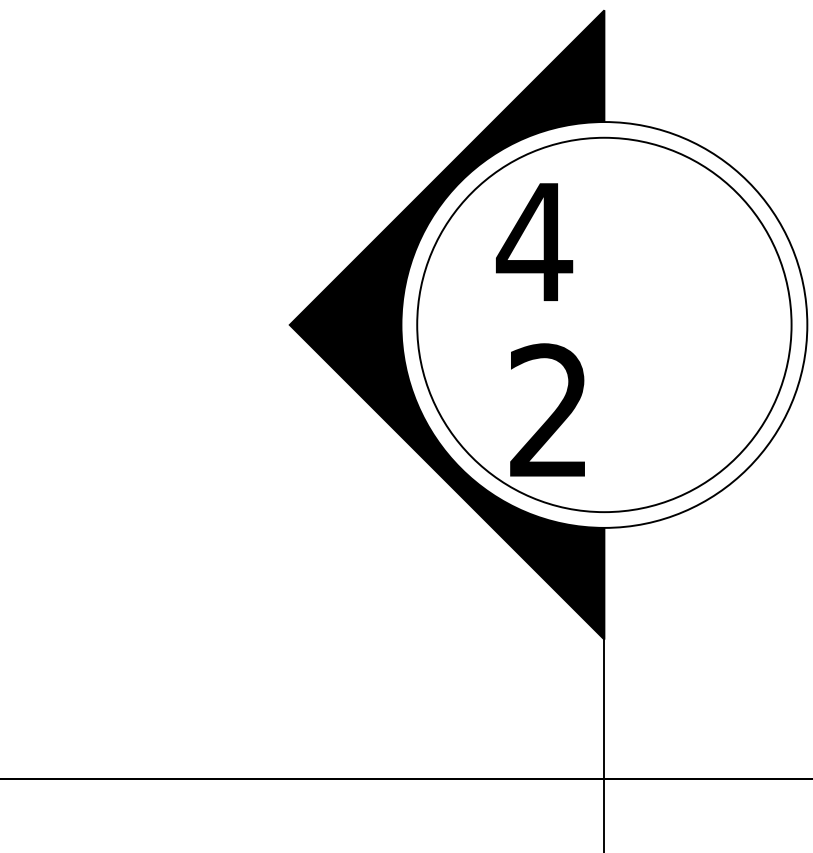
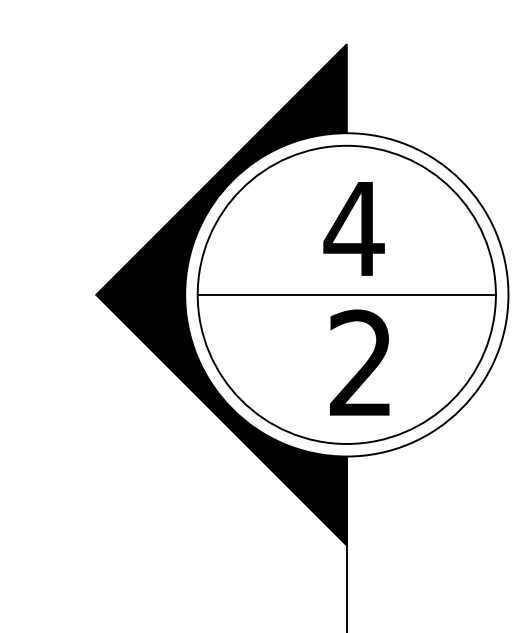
text: (534, 241) -> (354, 228), moved
line: (604, 324) -> (346, 294), added
text: (547, 409) -> (359, 362), moved

